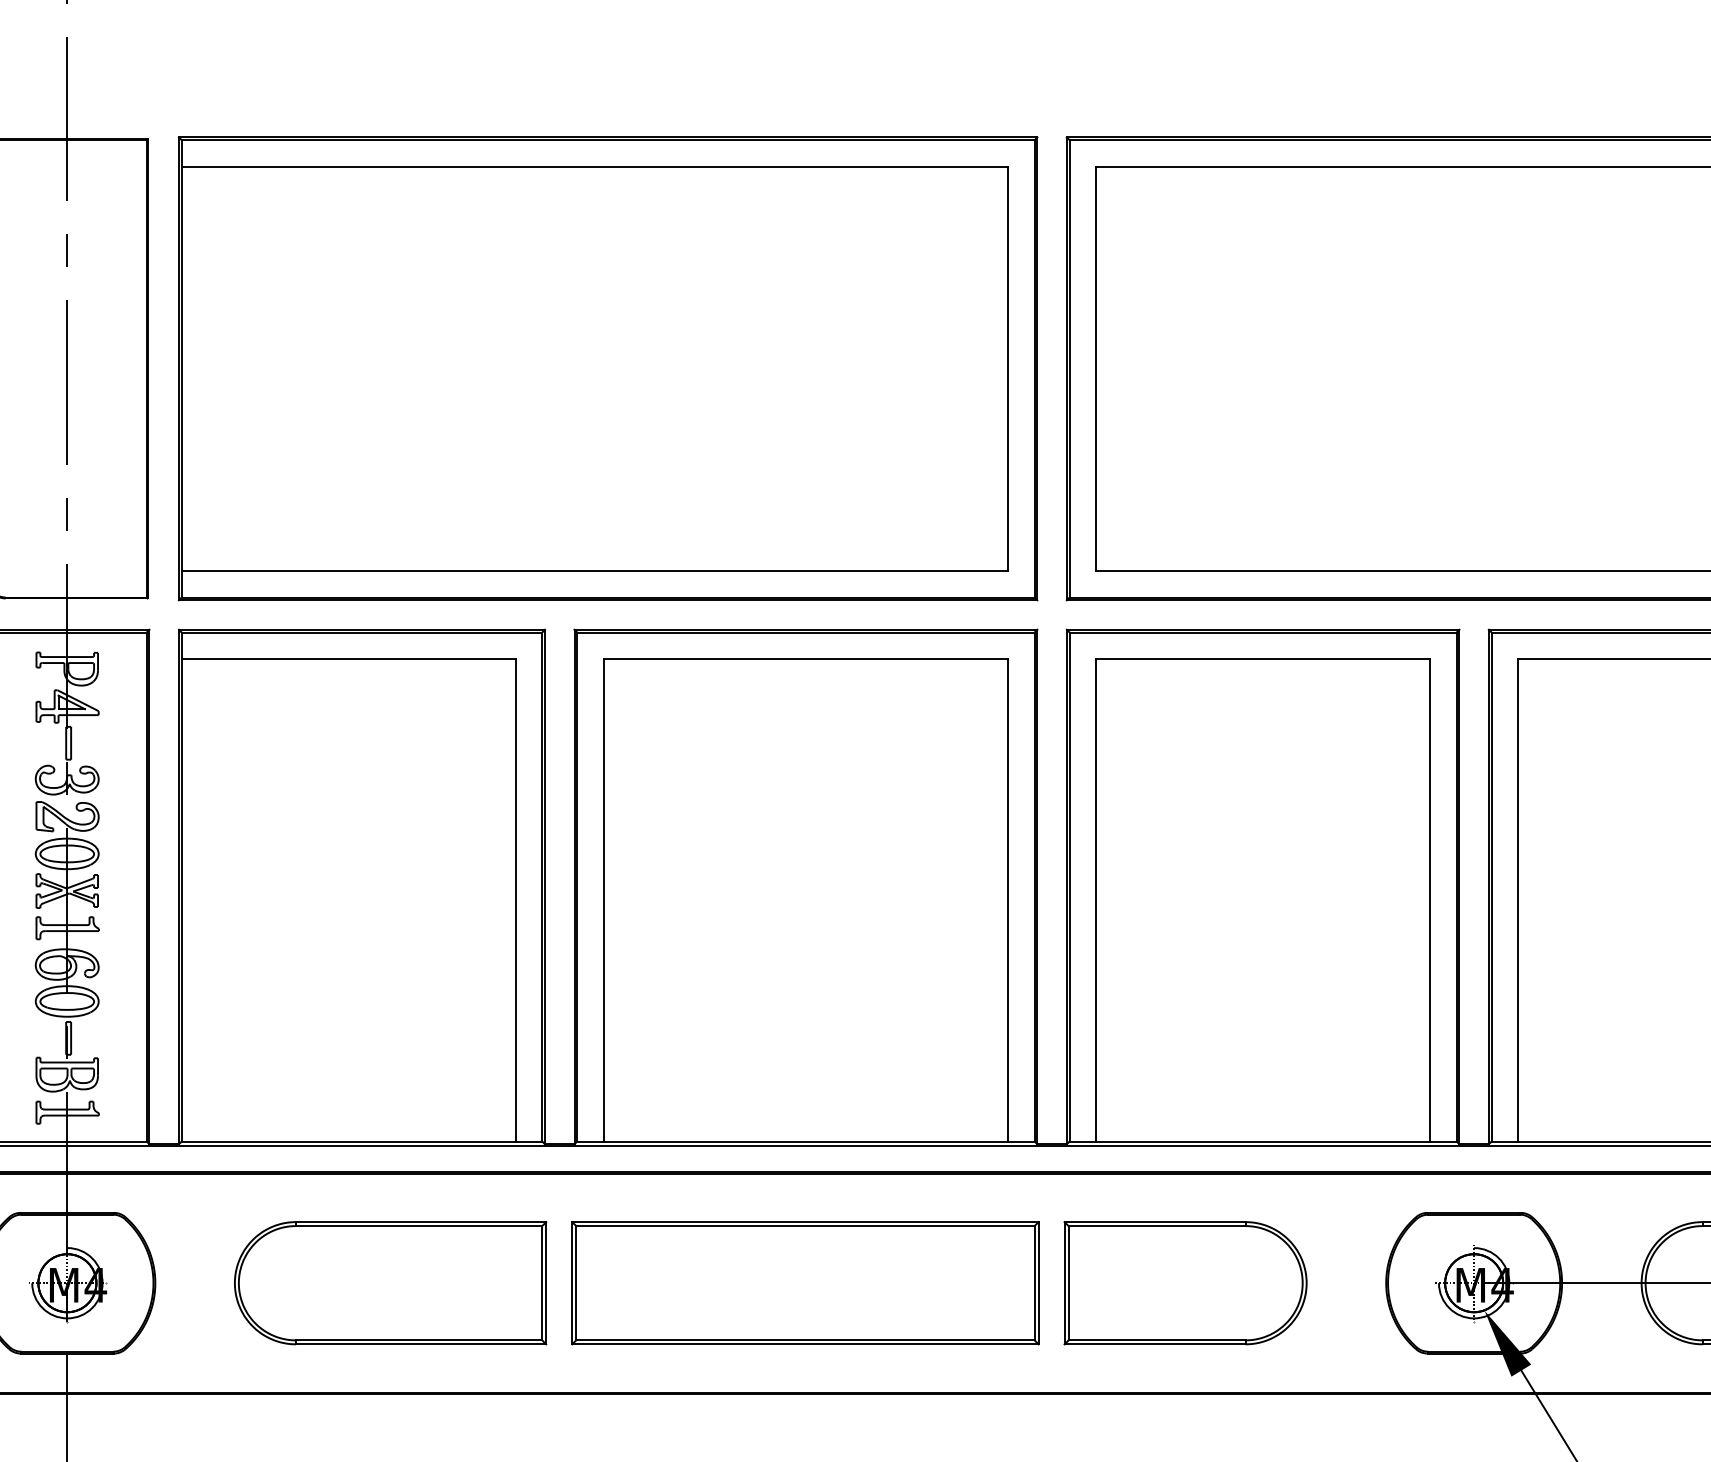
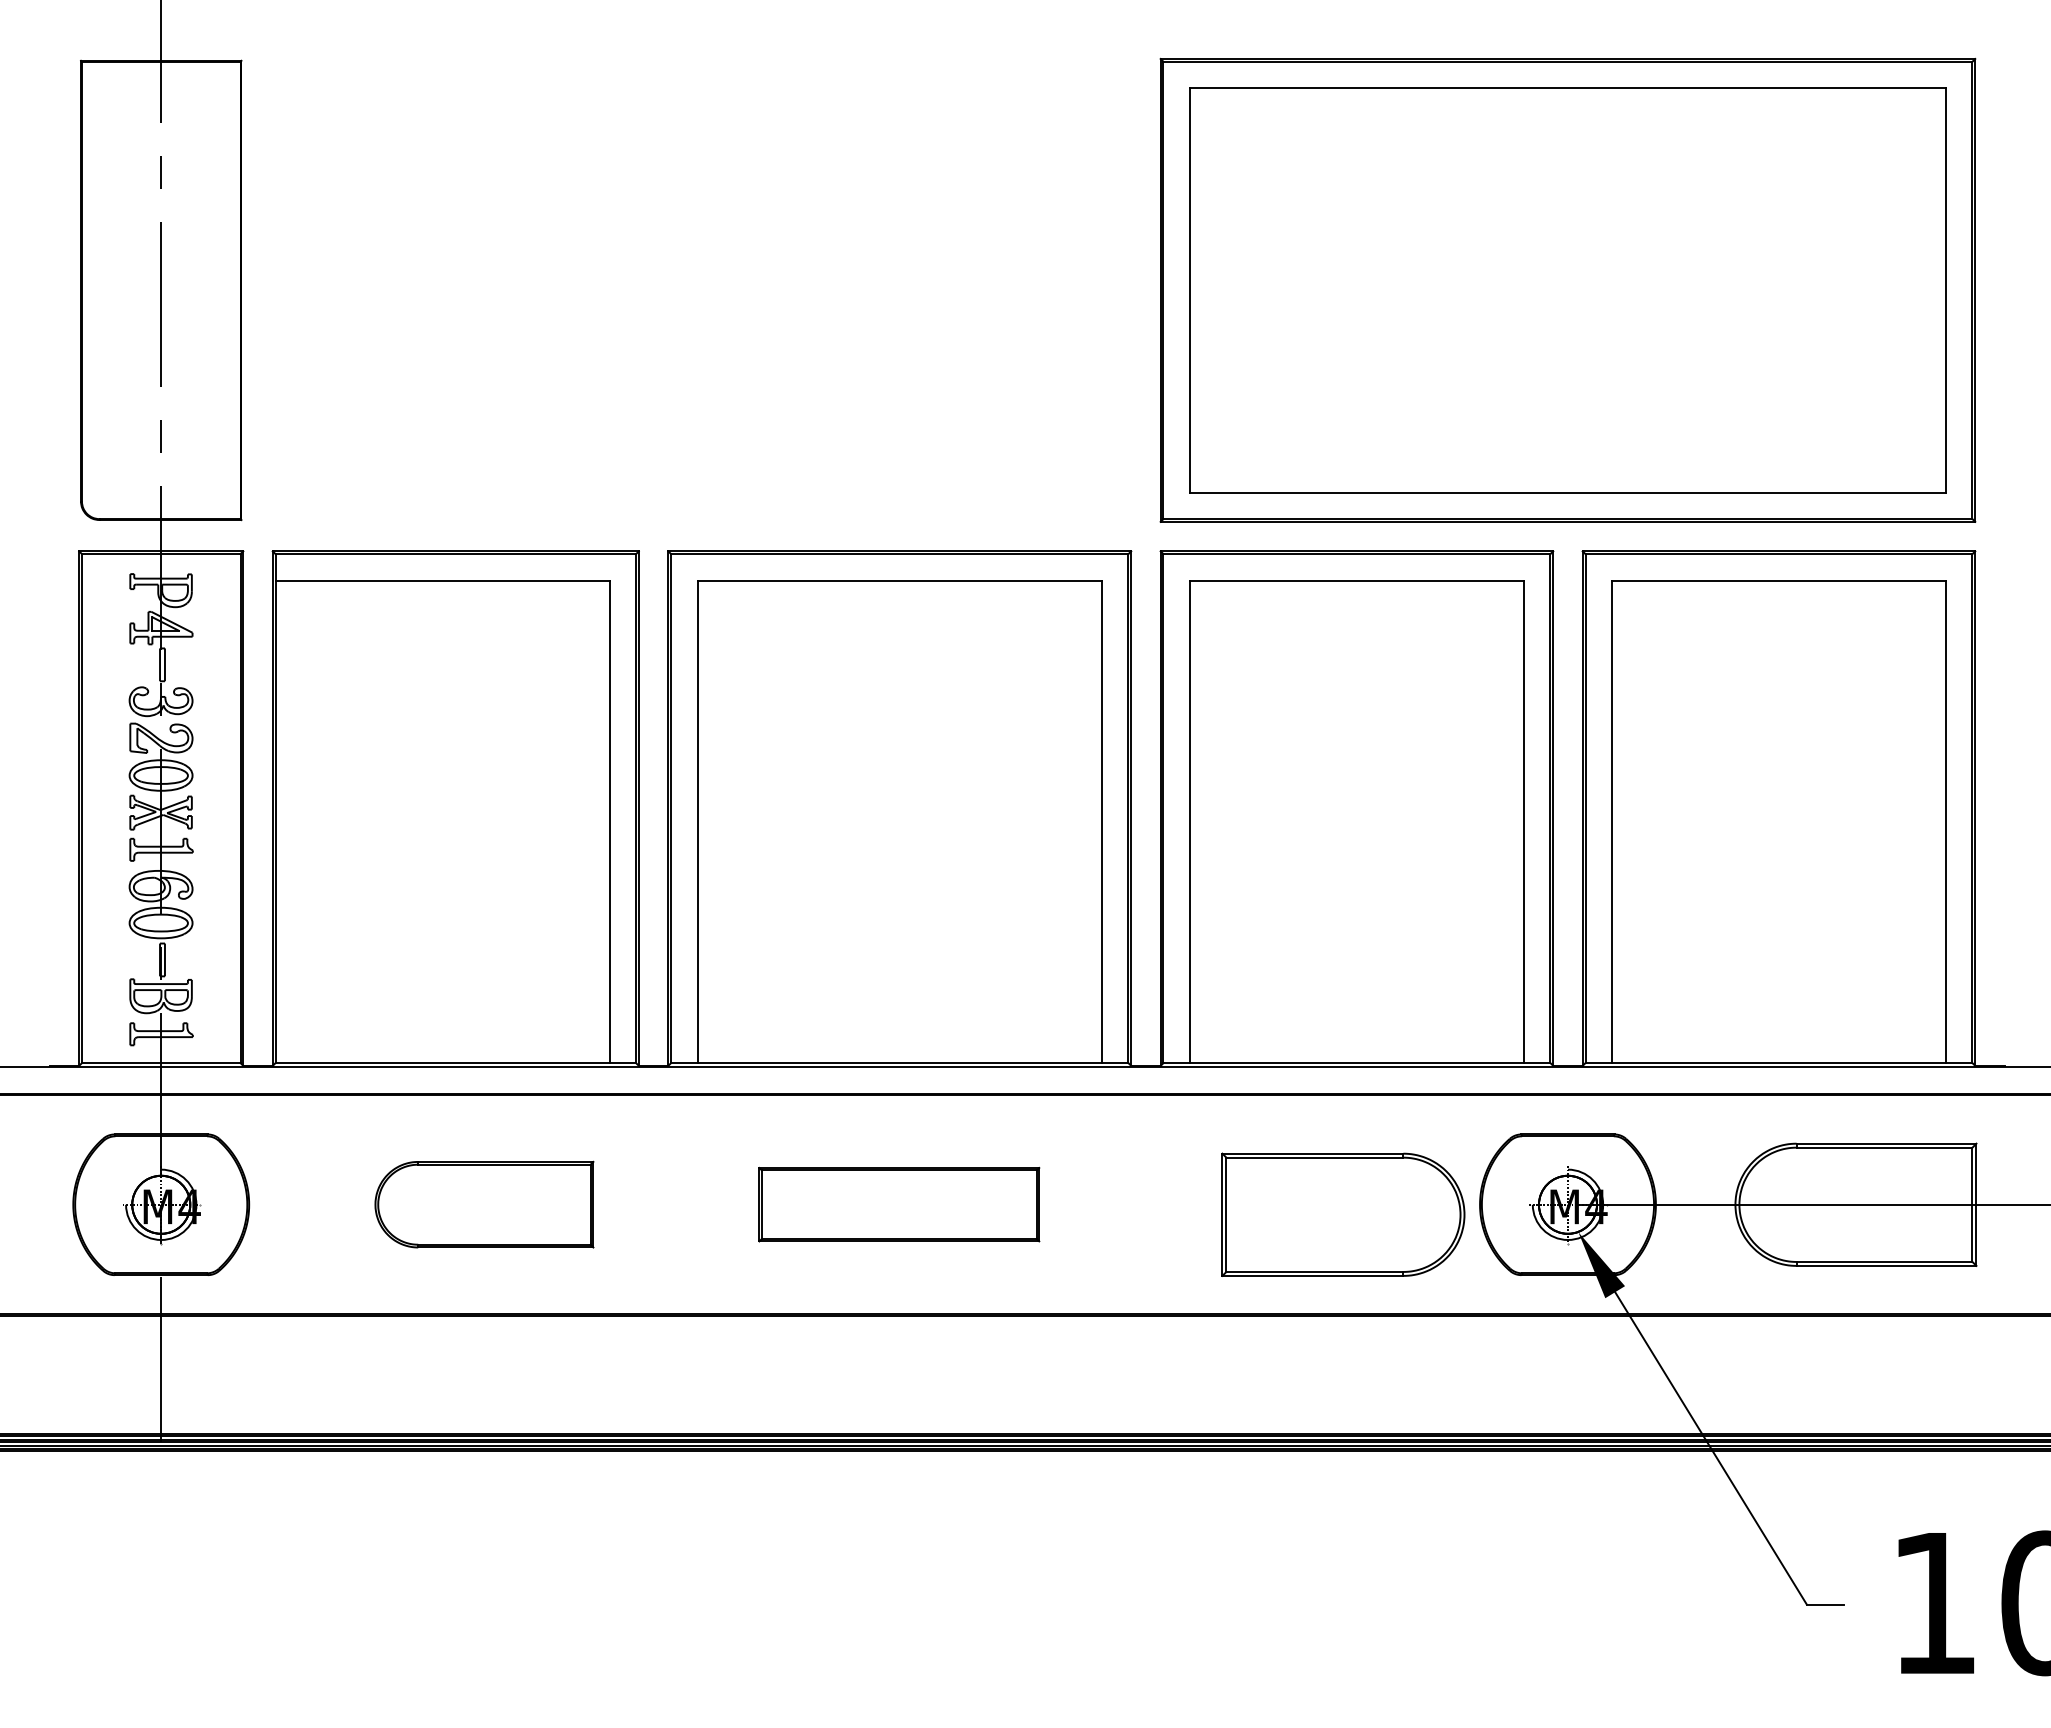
part: (607, 367) -> (701, 289), removed
part: (390, 1282) -> (484, 1204), size x0.7
part: (805, 1282) -> (899, 1204), size x0.6
part: (1185, 1282) -> (1343, 1214), moved

